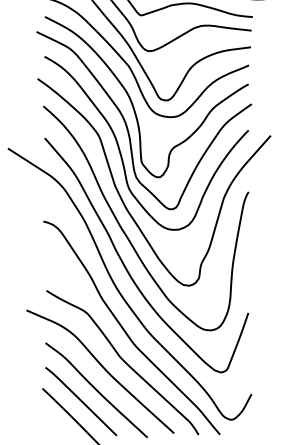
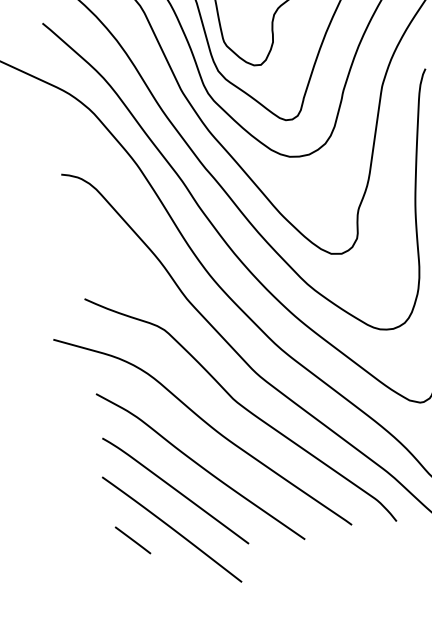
line: (54, 425) -> (133, 541), added

